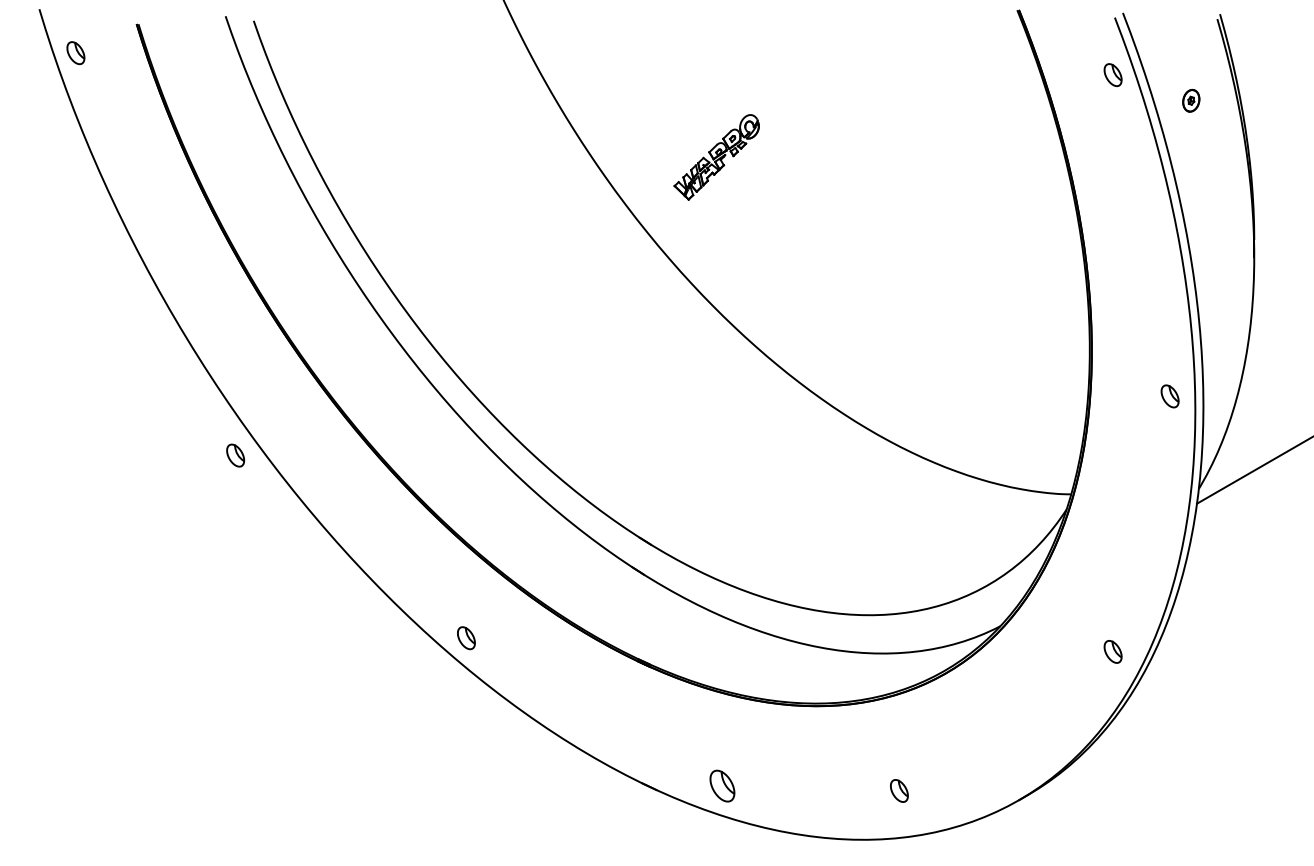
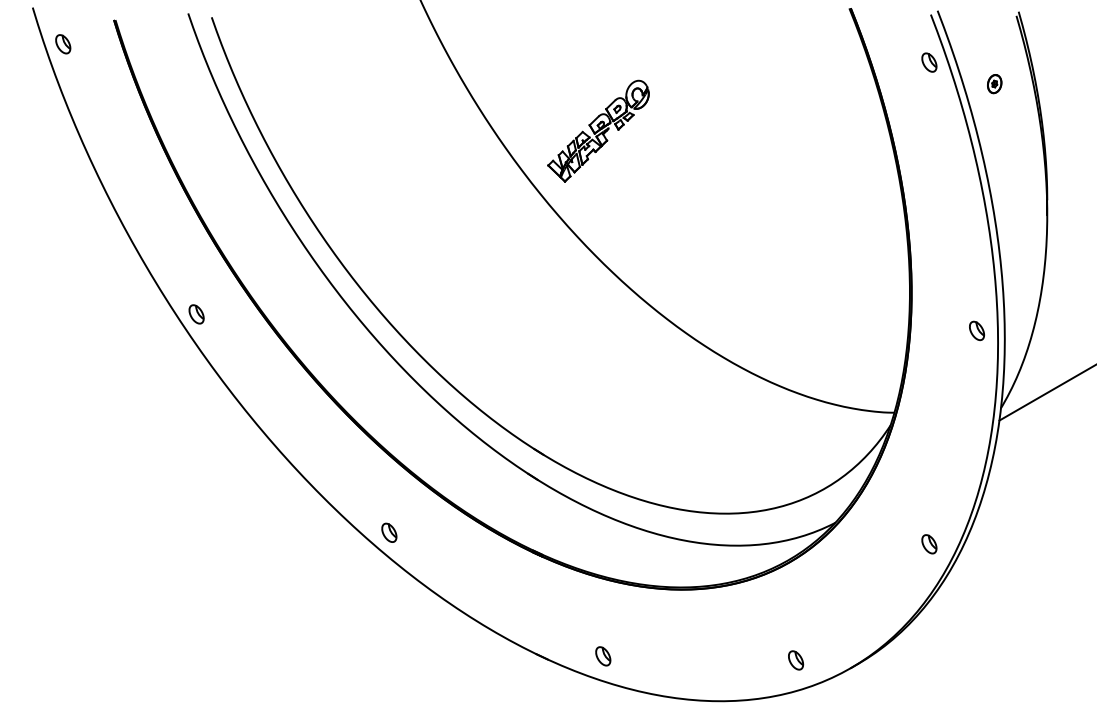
part: (716, 157) -> (598, 131), size x1.43
part: (235, 455) -> (196, 314), moved
part: (722, 785) -> (603, 655), size x0.71
part: (899, 790) -> (796, 660), moved

